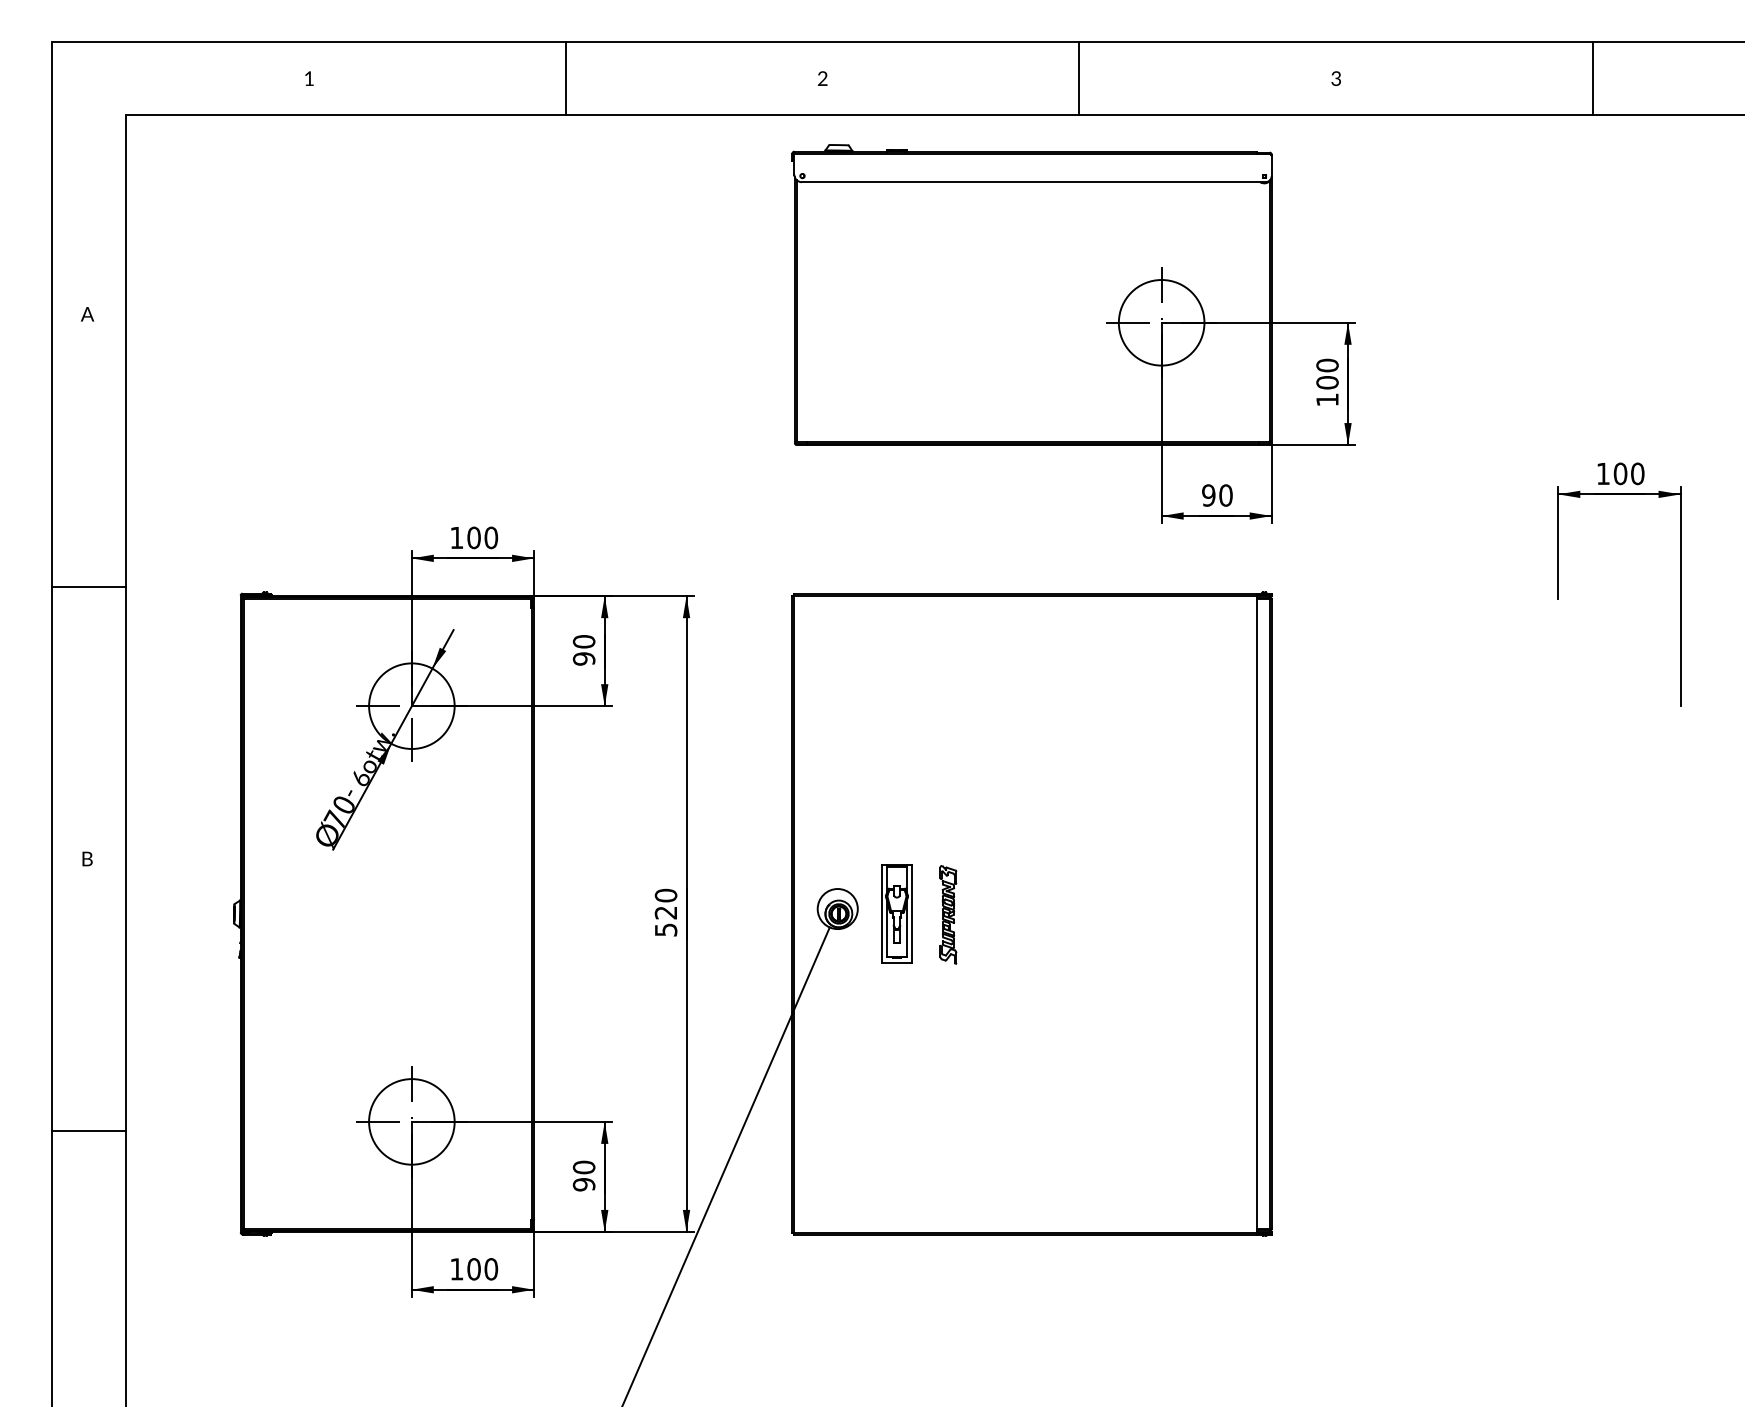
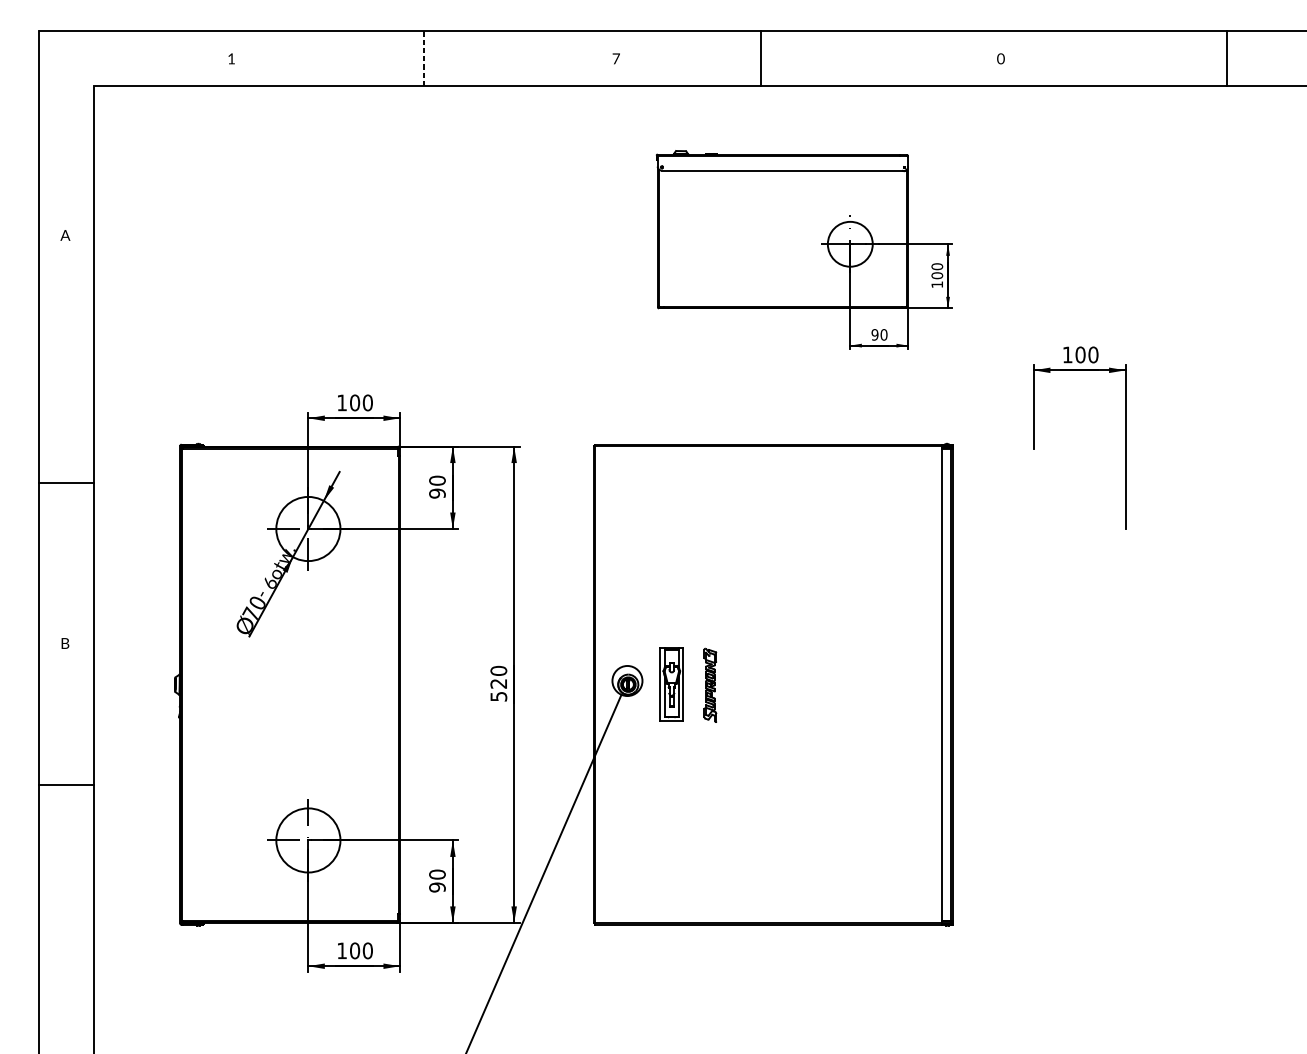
line: (565, 78) -> (423, 58), solid -> dashed
text: (822, 78) -> (616, 58), 2 -> 7
line: (1079, 78) -> (760, 58), moved
text: (1336, 78) -> (1001, 58), 3 -> 0
line: (1592, 78) -> (1226, 58), moved
part: (1073, 333) -> (804, 249), size x0.7
part: (1558, 584) -> (1034, 437), moved
line: (88, 586) -> (66, 482), moved
line: (88, 1131) -> (66, 784), moved

